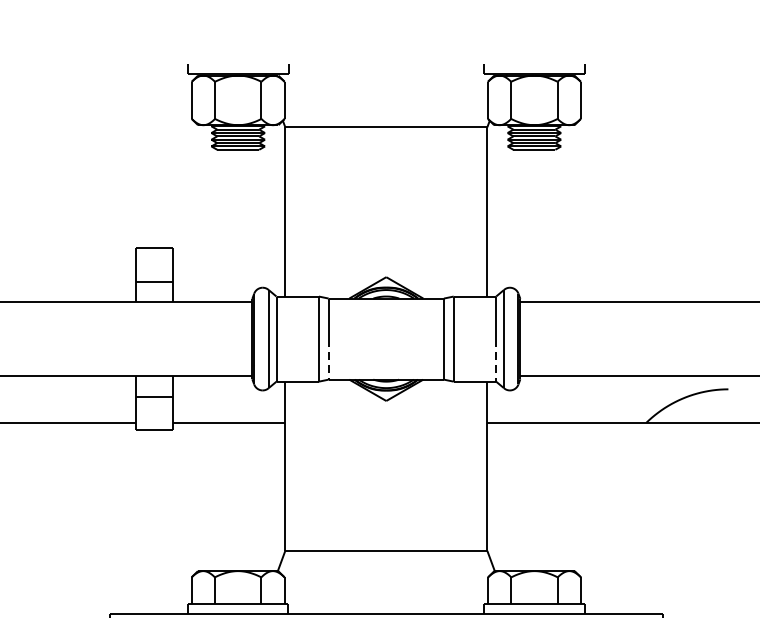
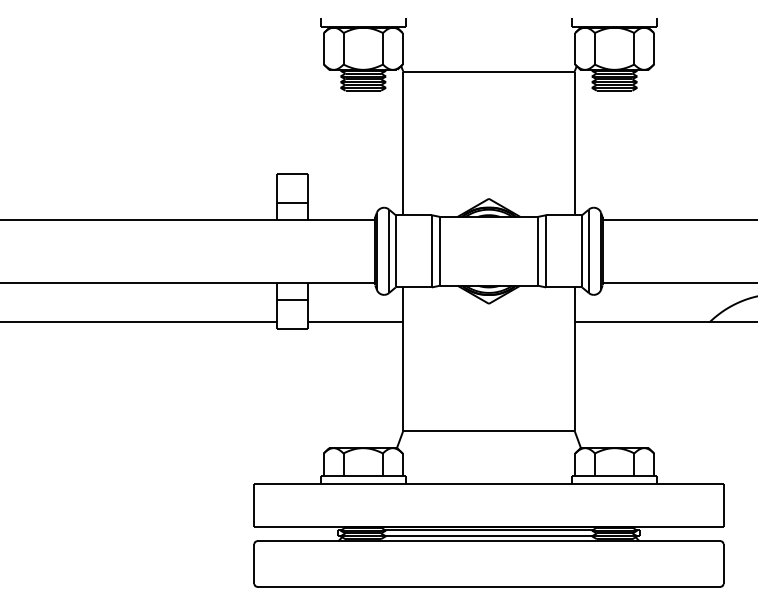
line: (329, 360) -> (440, 269), dashed -> solid
line: (496, 360) -> (582, 269), dashed -> solid

